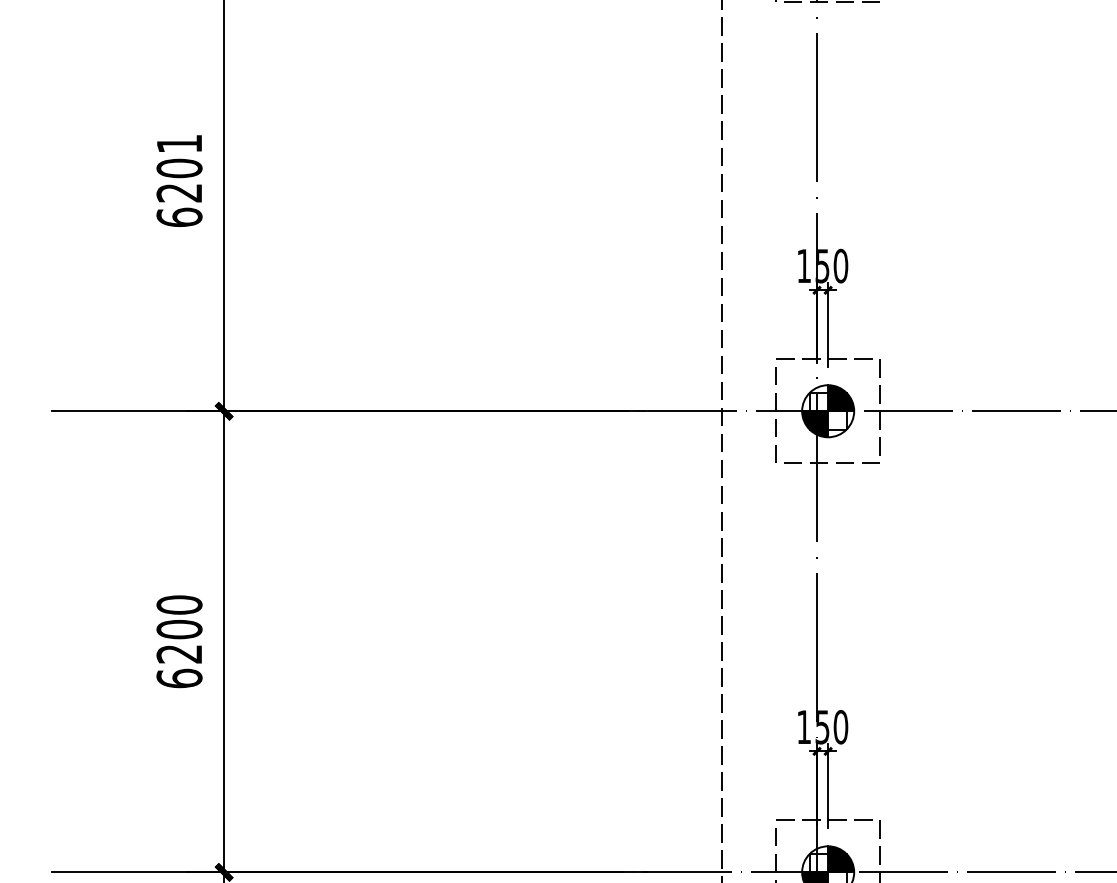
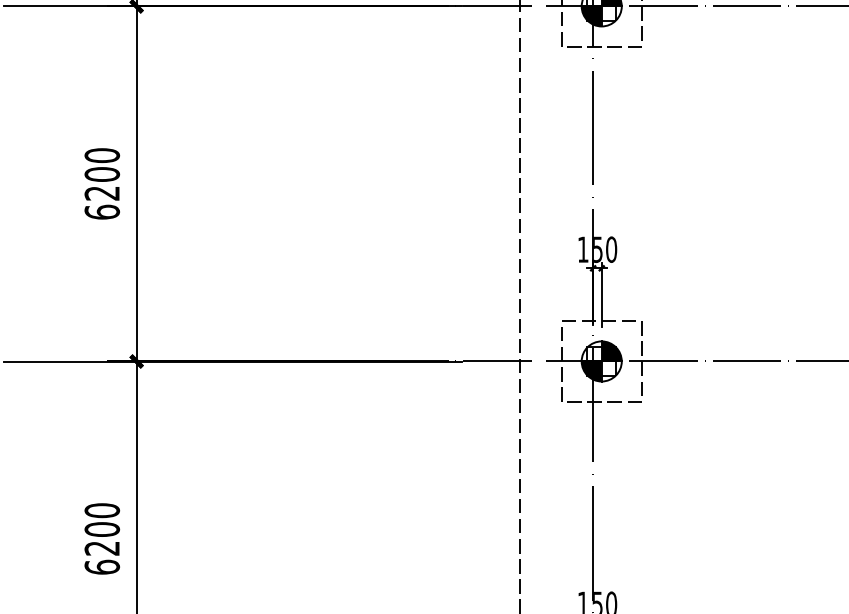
text: (179, 143) -> (102, 155), 6201 -> 6200

